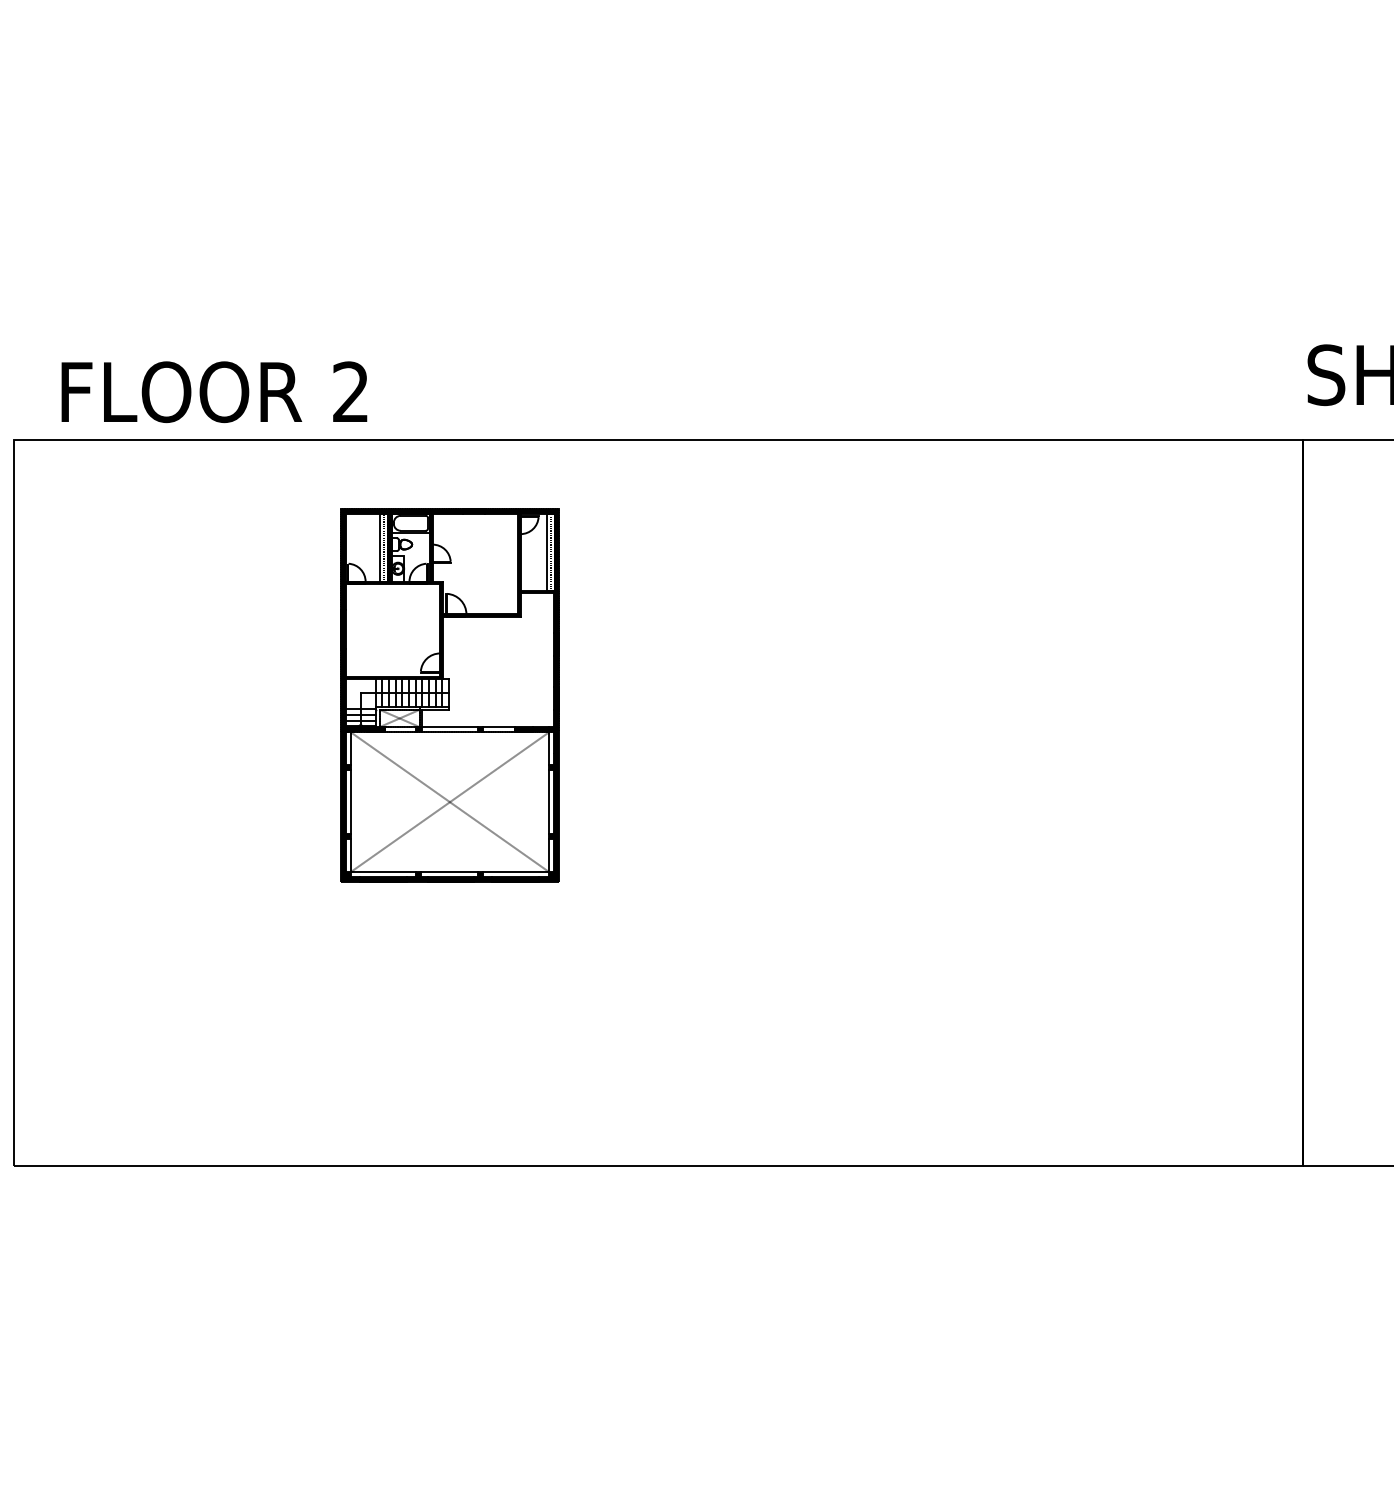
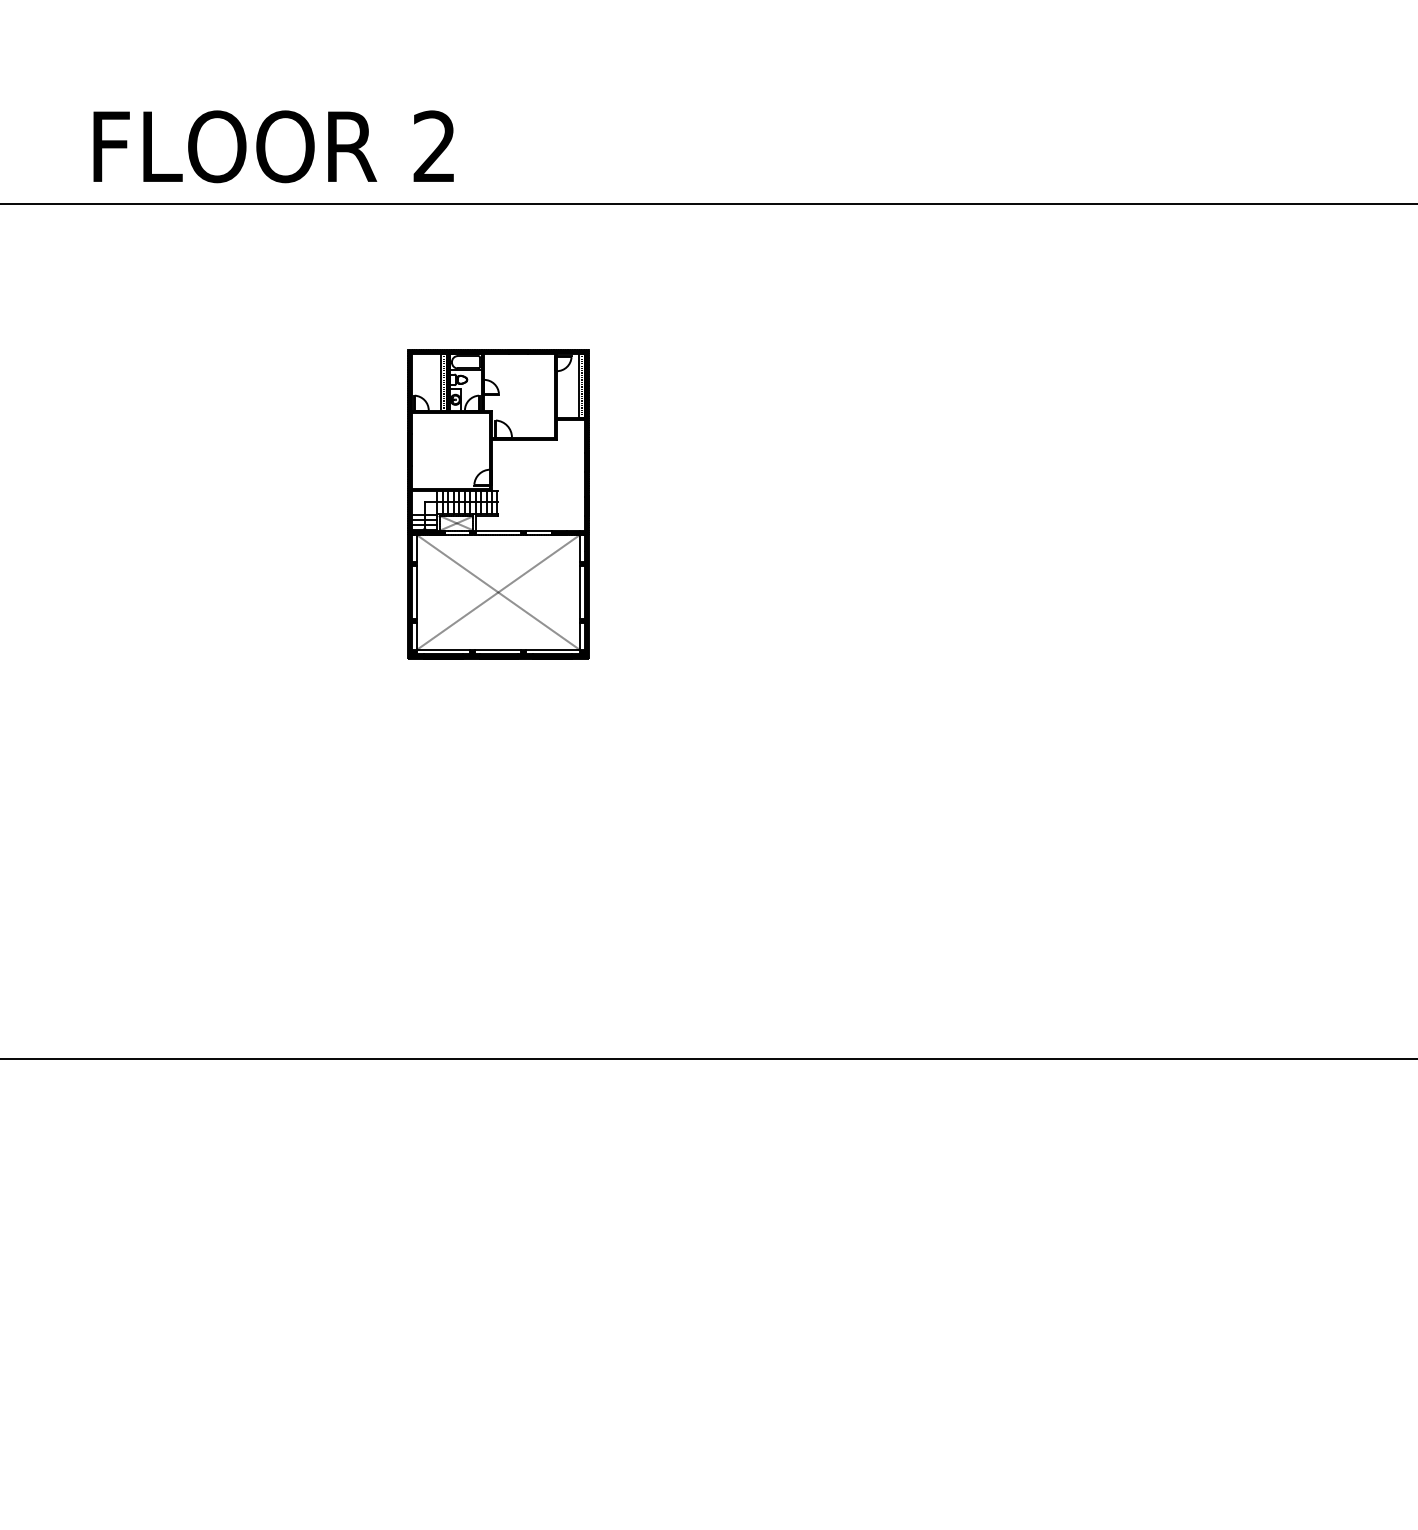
text: (214, 392) -> (273, 147), moved
part: (449, 695) -> (497, 504), size x0.7

